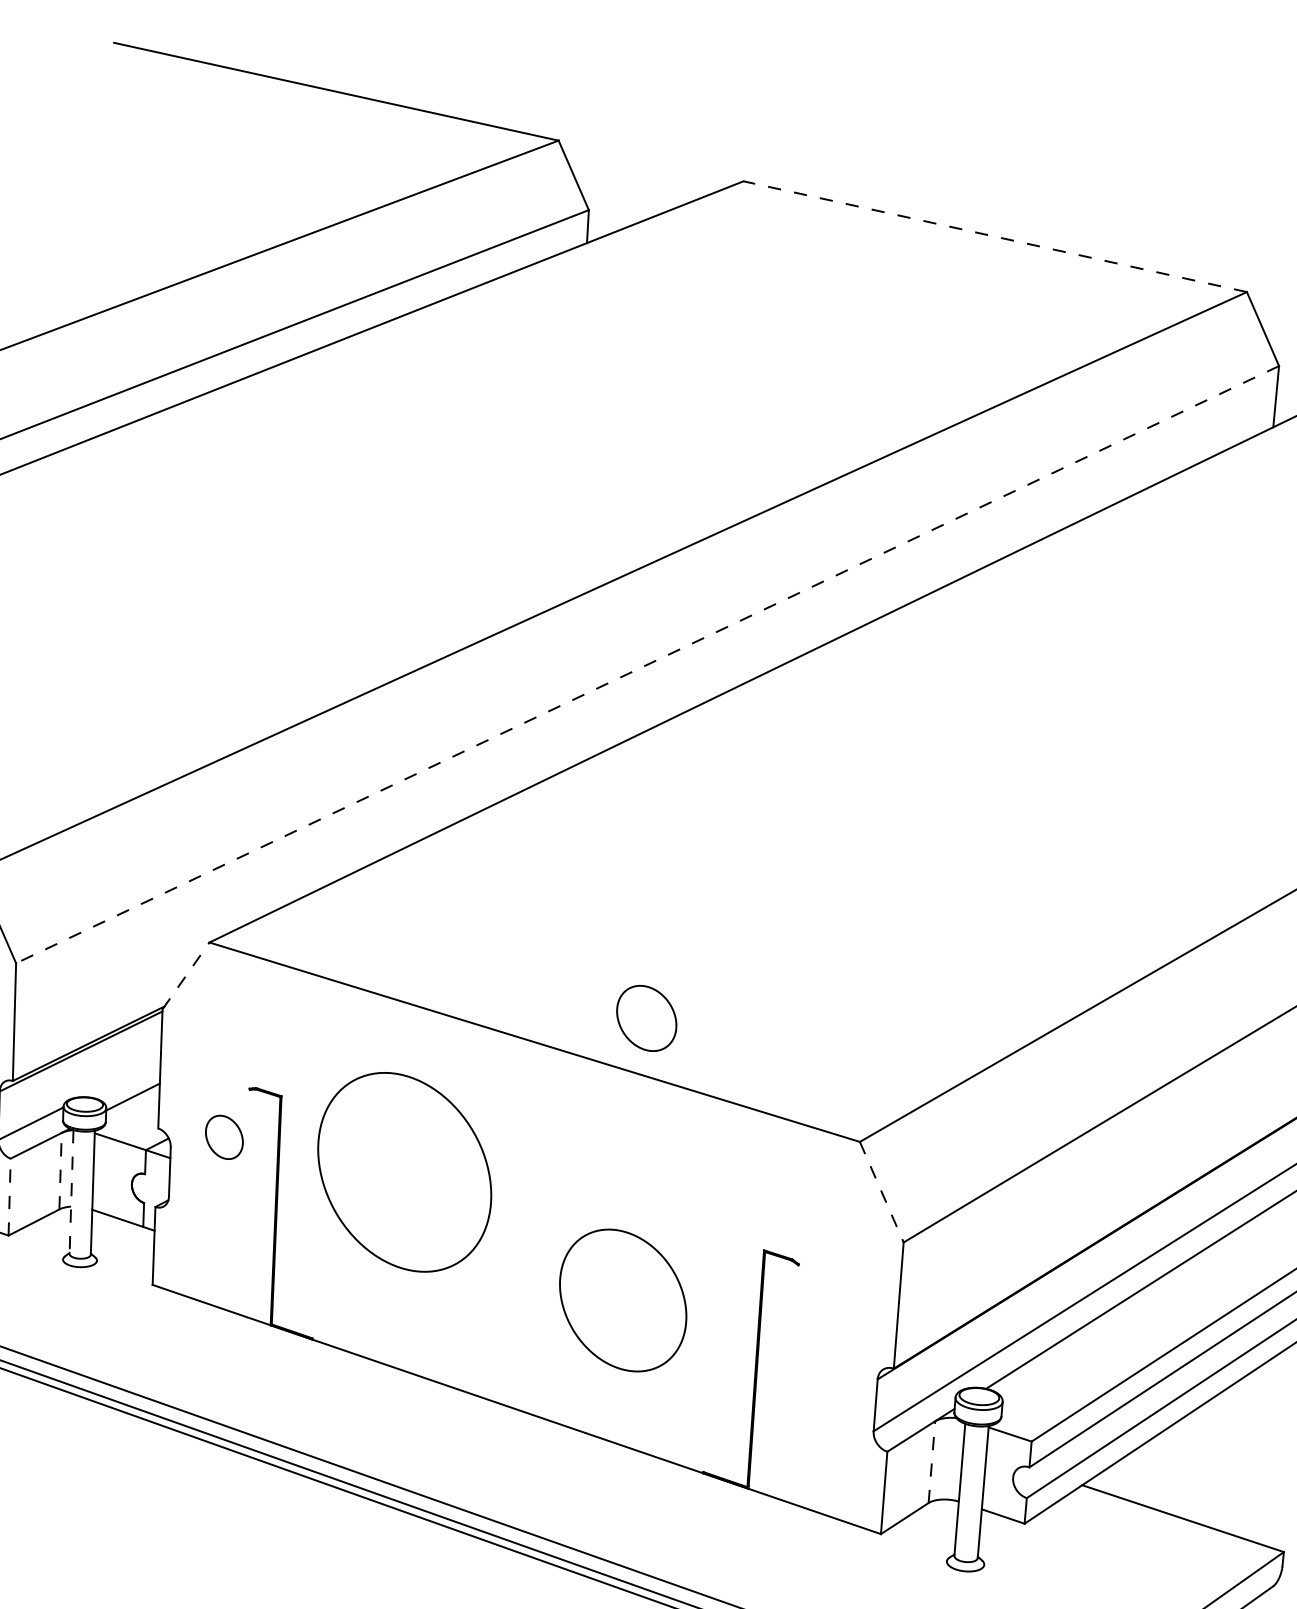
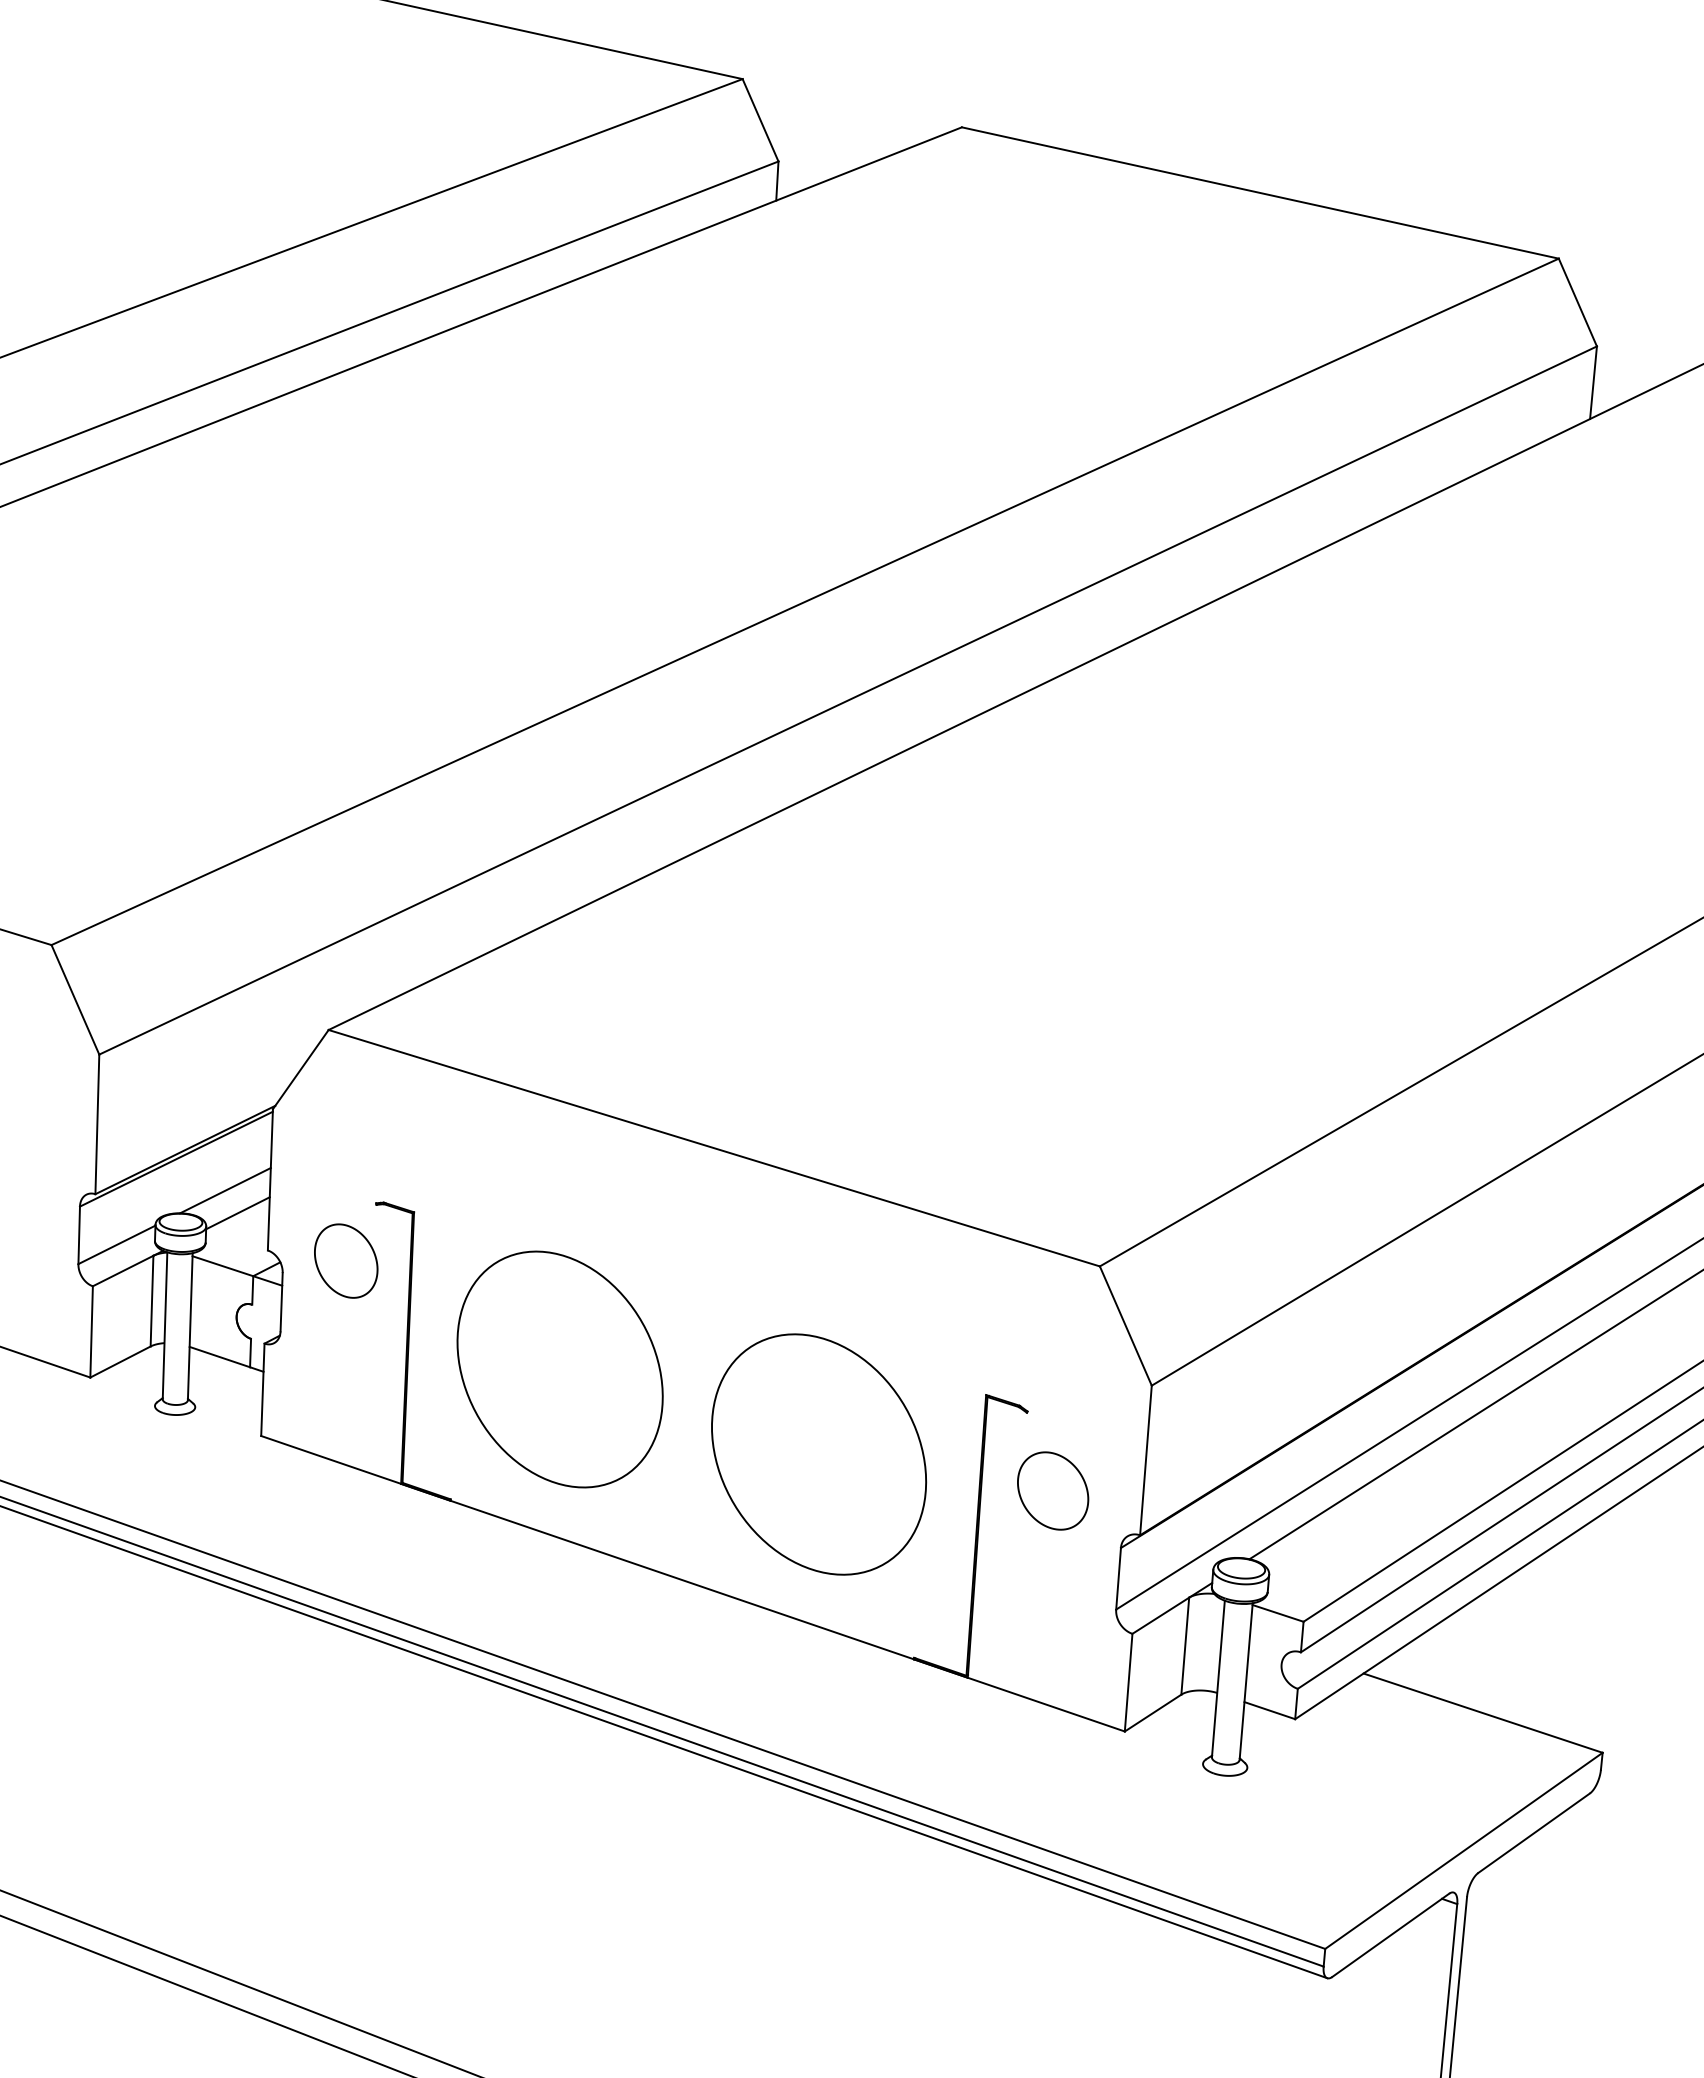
line: (995, 237) -> (1260, 193), dashed -> solid
line: (647, 664) -> (847, 700), dashed -> solid
line: (186, 975) -> (301, 1069), dashed -> solid
part: (647, 1018) -> (1053, 1490), moved
line: (122, 1077) -> (225, 1190), added
part: (224, 1136) -> (346, 1260), size x1.43
line: (60, 1170) -> (152, 1300), dashed -> solid
part: (404, 1172) -> (559, 1369), moved
line: (71, 1191) -> (165, 1325), dashed -> solid
line: (882, 1192) -> (1126, 1326), dashed -> solid
line: (9, 1196) -> (91, 1331), dashed -> solid
part: (623, 1300) -> (819, 1454), size x1.43
line: (932, 1462) -> (1185, 1646), dashed -> solid

